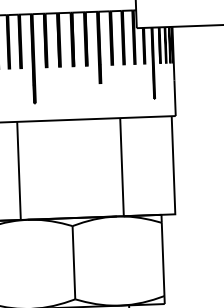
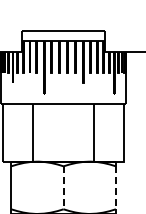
line: (162, 260) -> (115, 188), solid -> dashed
line: (73, 263) -> (63, 188), solid -> dashed

